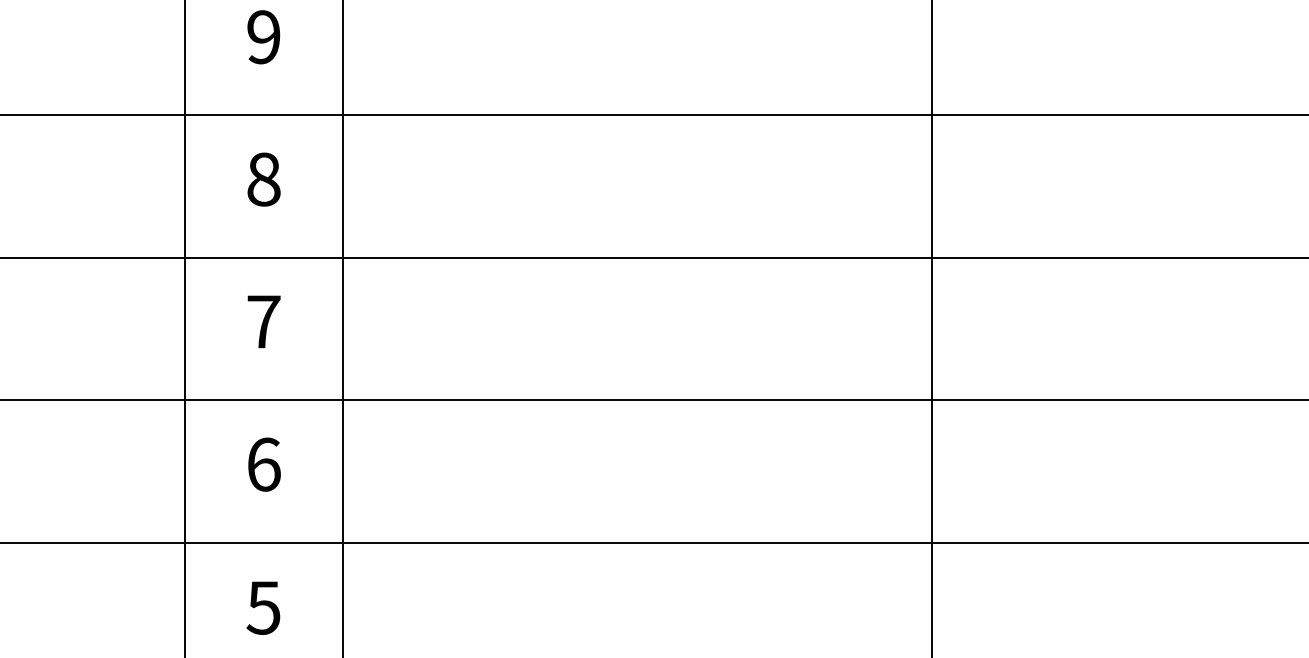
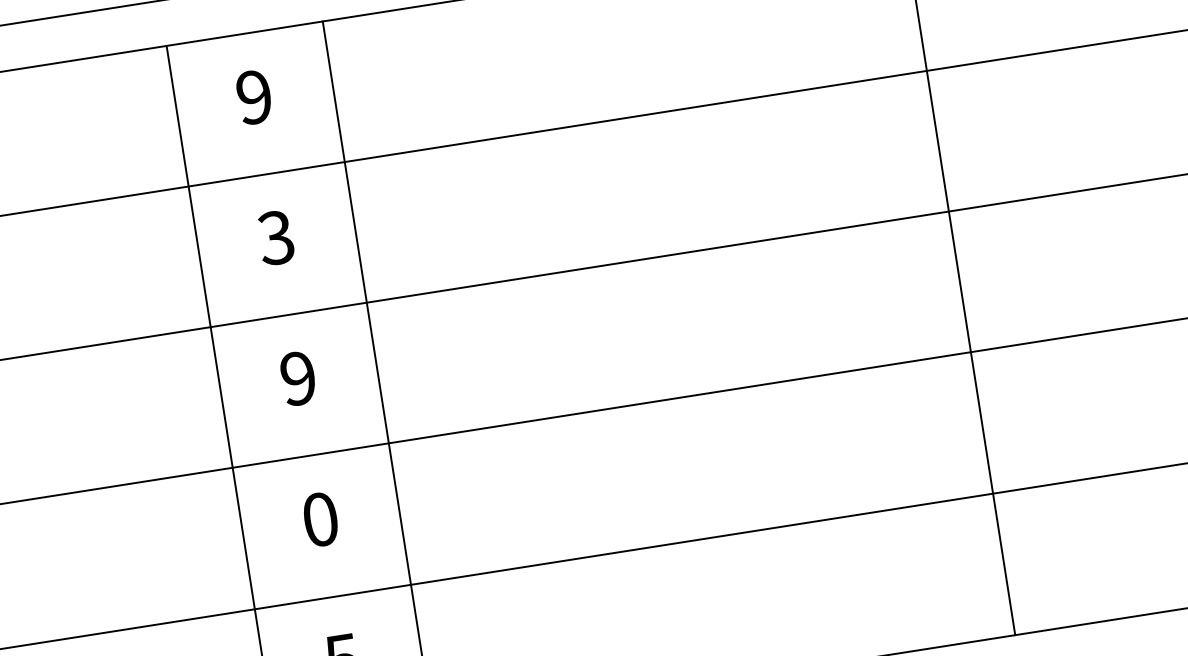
text: (263, 179) -> (276, 237), 8 -> 3
text: (263, 321) -> (297, 378), 7 -> 9
text: (264, 464) -> (321, 519), 6 -> 0

